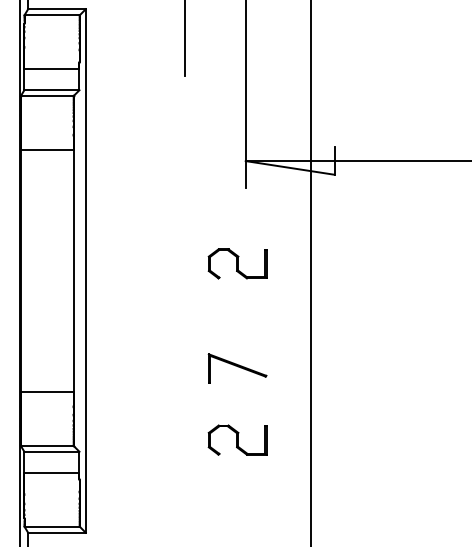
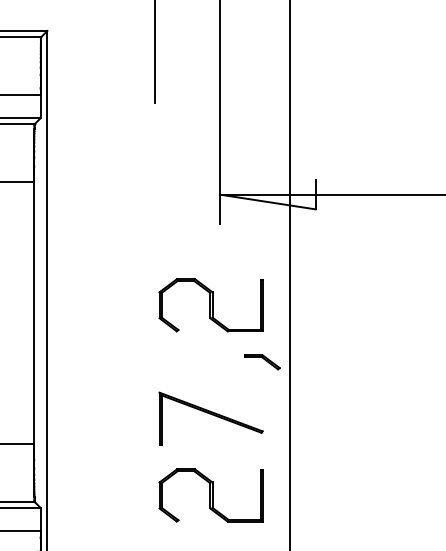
part: (237, 263) -> (210, 305), size x1.67
part: (285, 316) -> (262, 362), added
part: (237, 368) -> (210, 418), size x1.67
part: (237, 439) -> (210, 494), size x1.67

